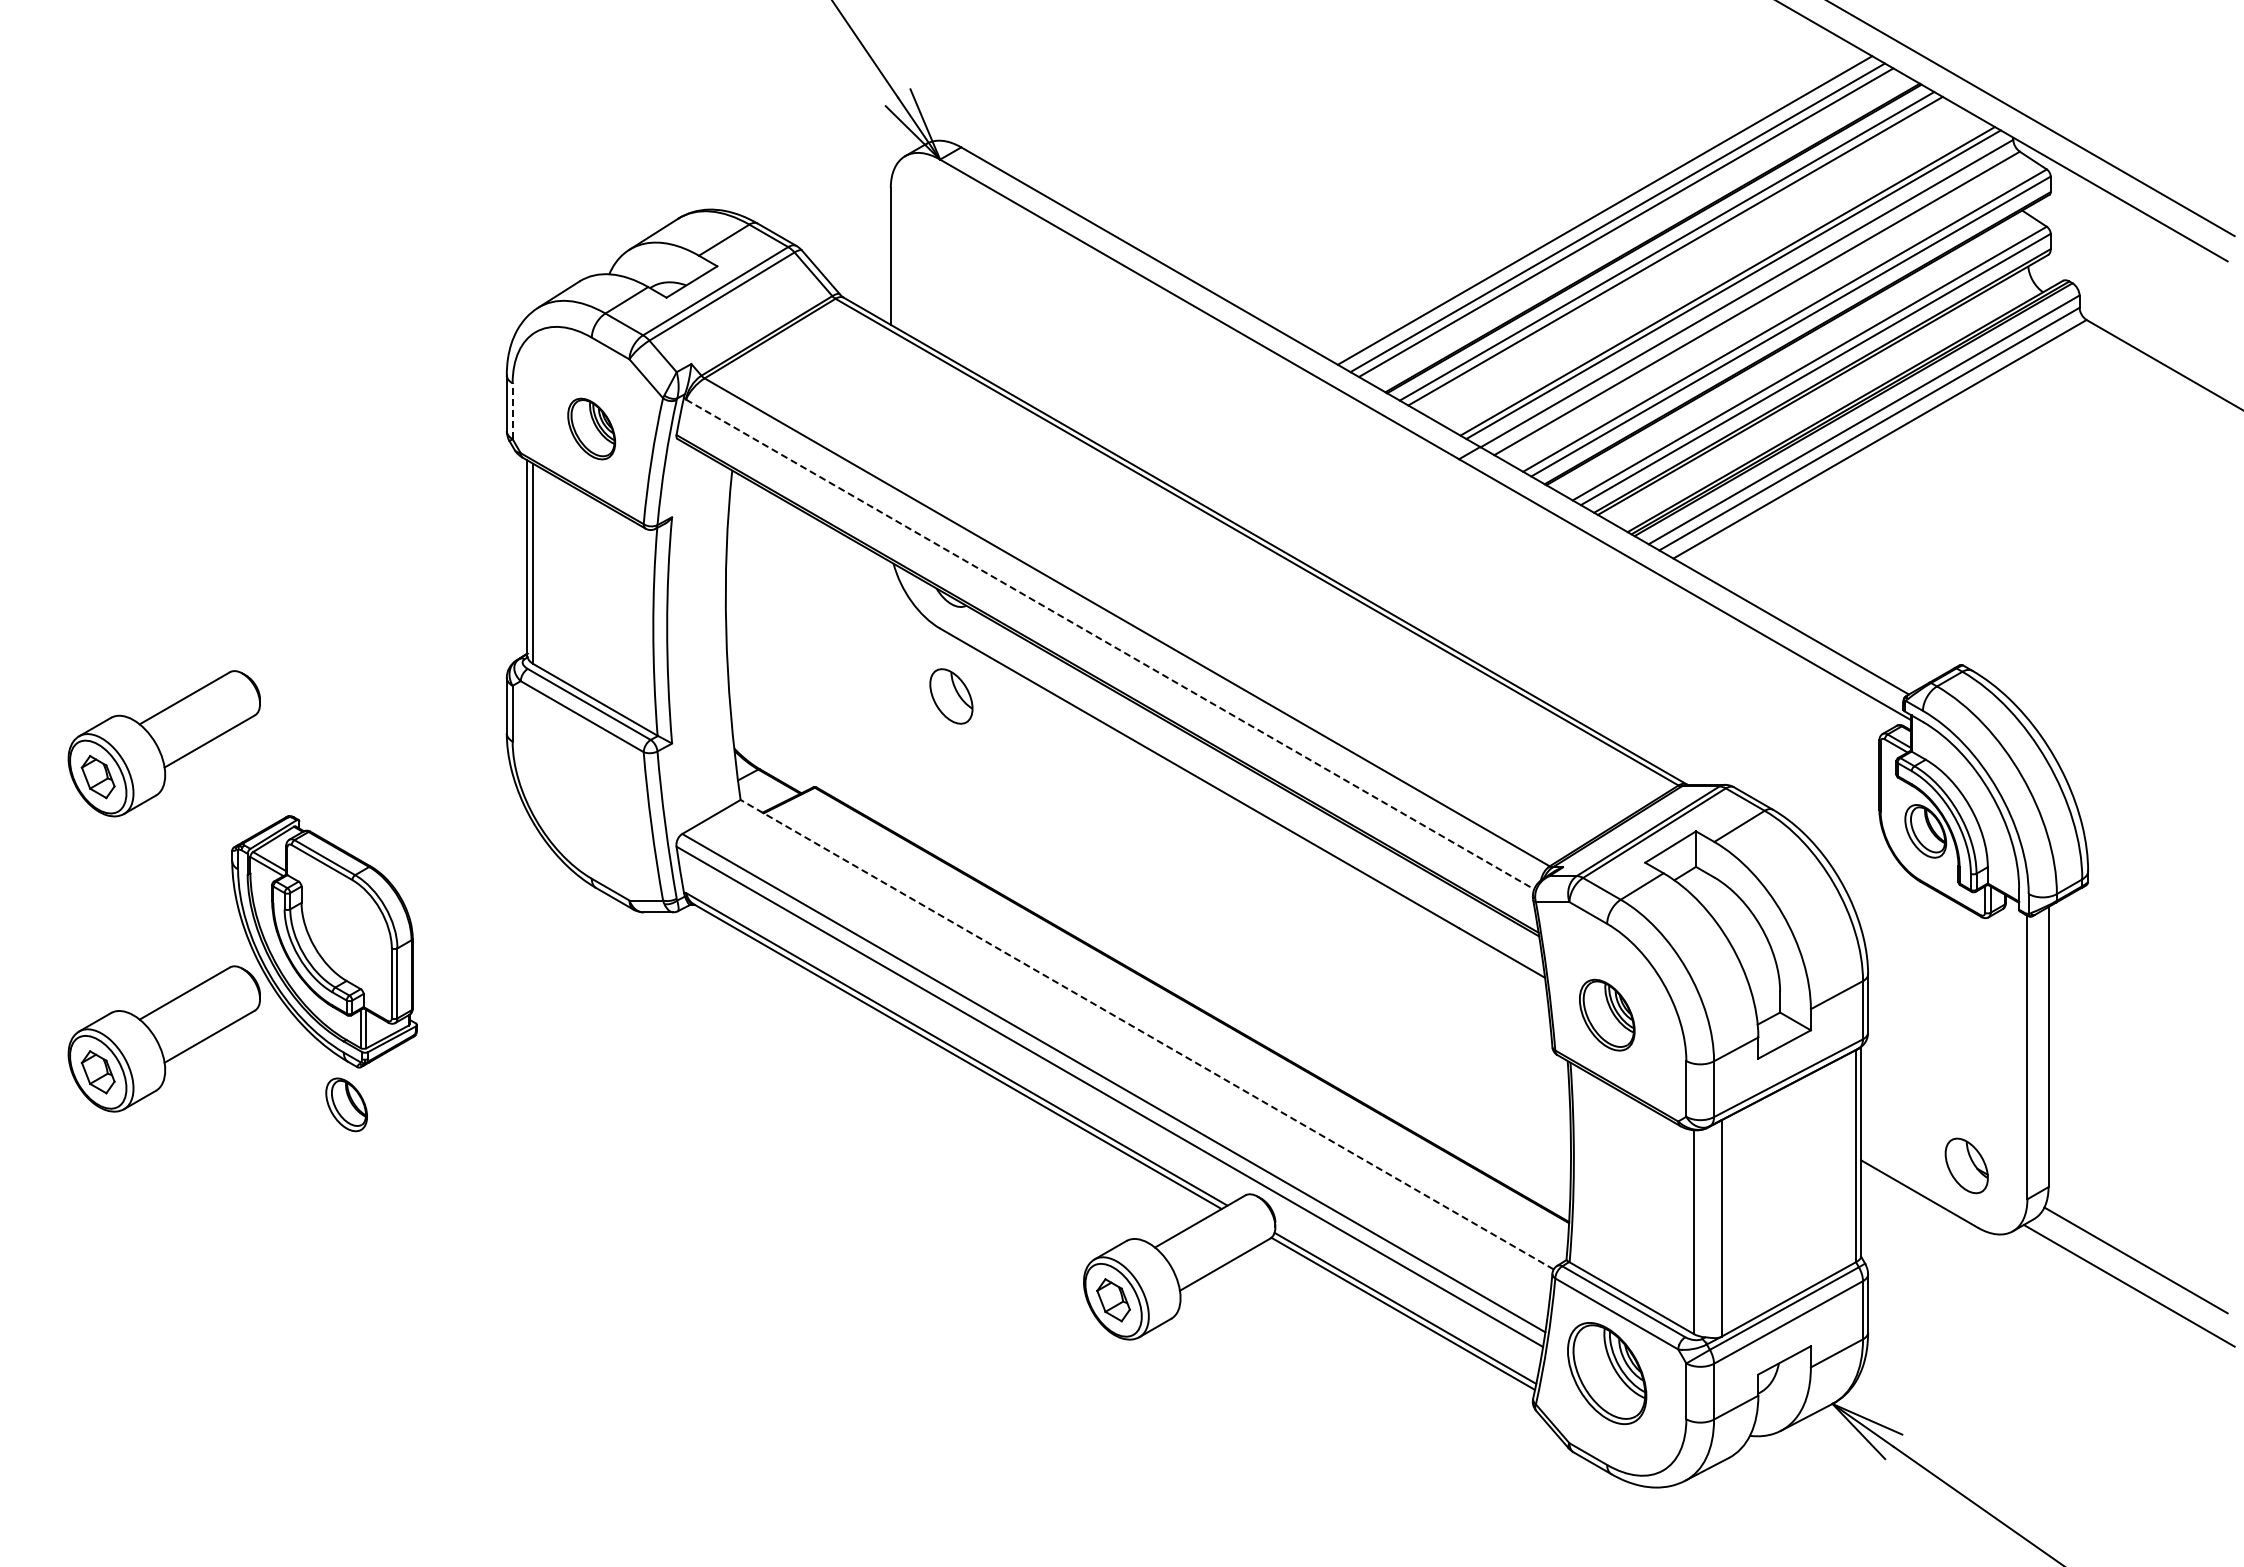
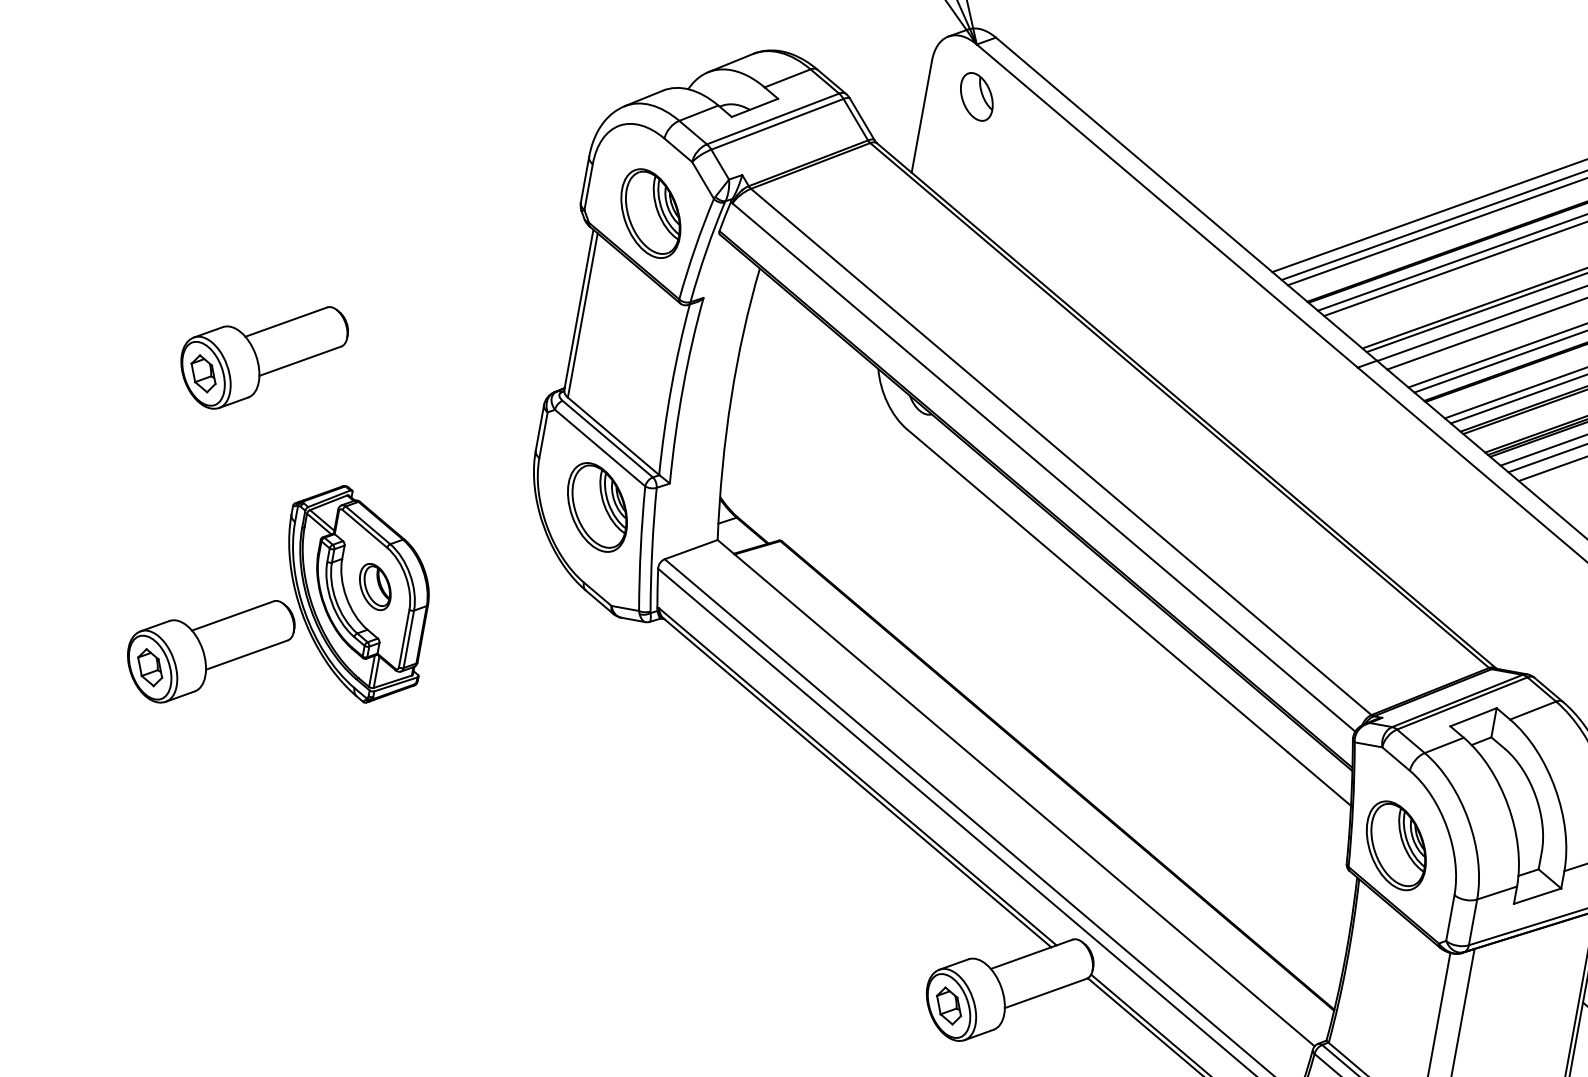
line: (512, 411) -> (588, 187), dashed -> solid
part: (591, 428) -> (650, 213), size x1.67
line: (1110, 644) -> (1044, 467), dashed -> solid
part: (951, 696) -> (976, 96), moved
part: (163, 743) -> (262, 355), moved
part: (591, 786) -> (597, 506), added
part: (1607, 1014) -> (1396, 845), size x1.43
line: (1146, 1034) -> (1015, 792), dashed -> solid
part: (346, 1104) -> (375, 586), moved

